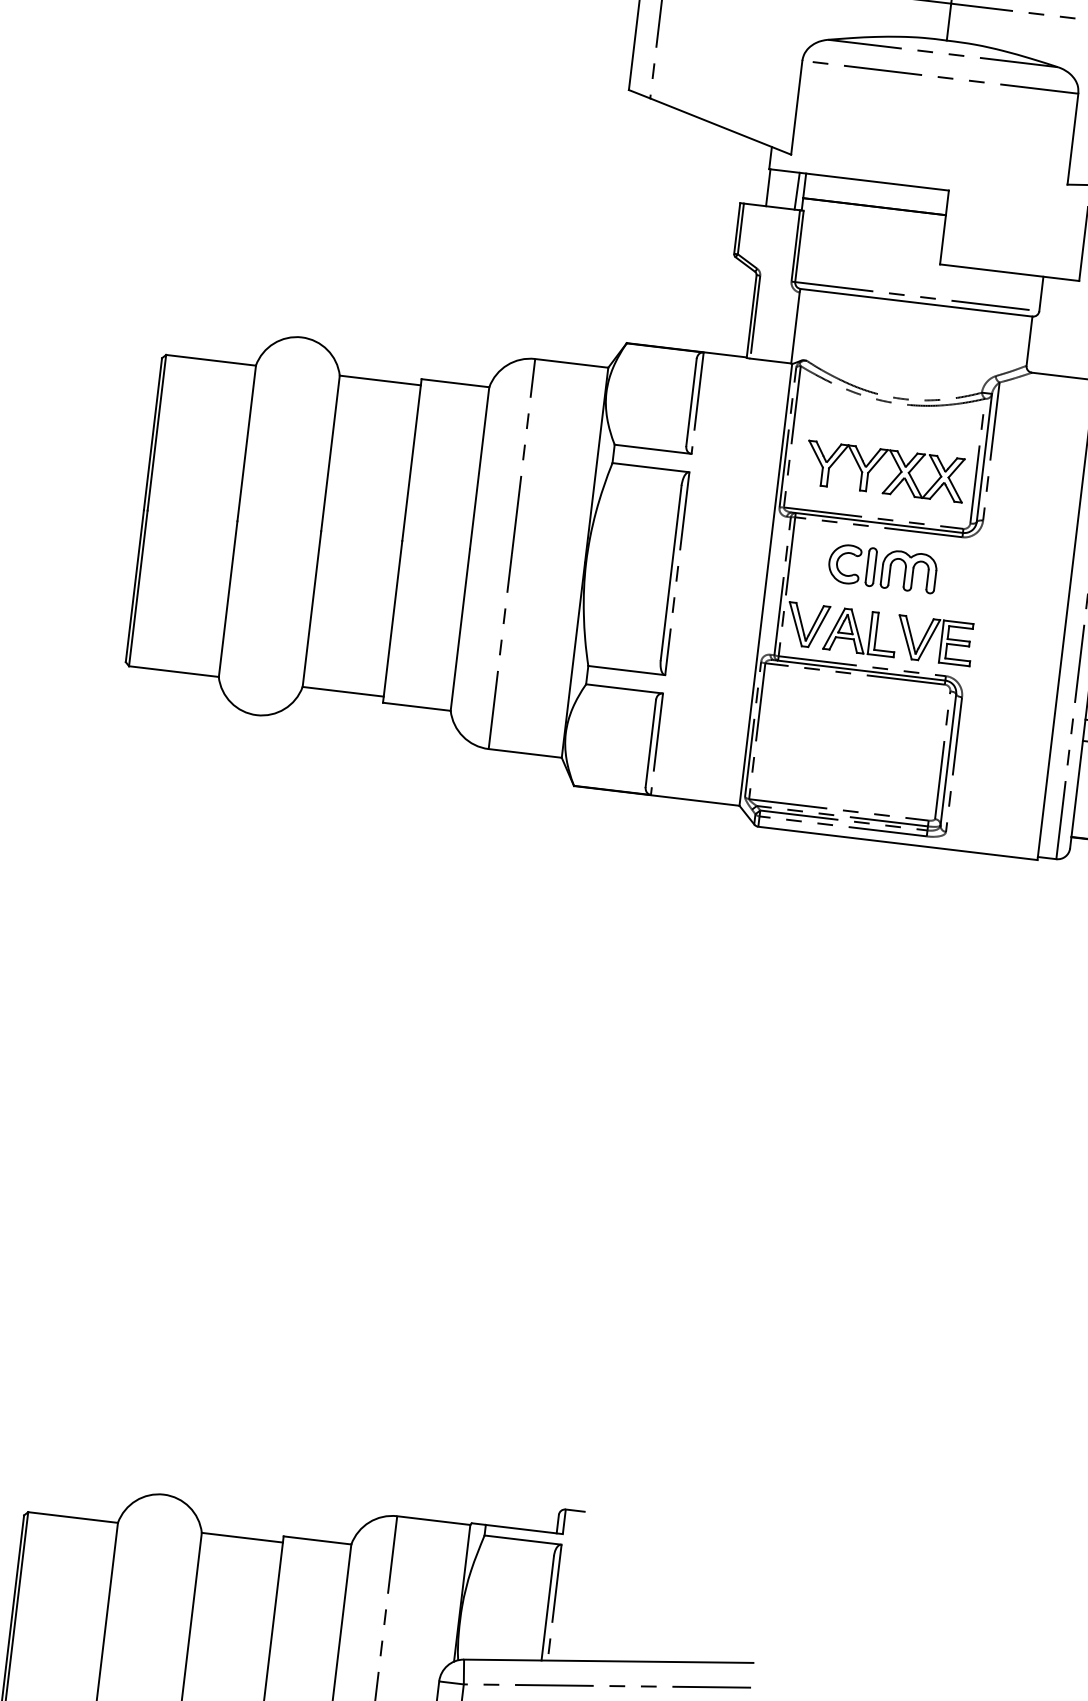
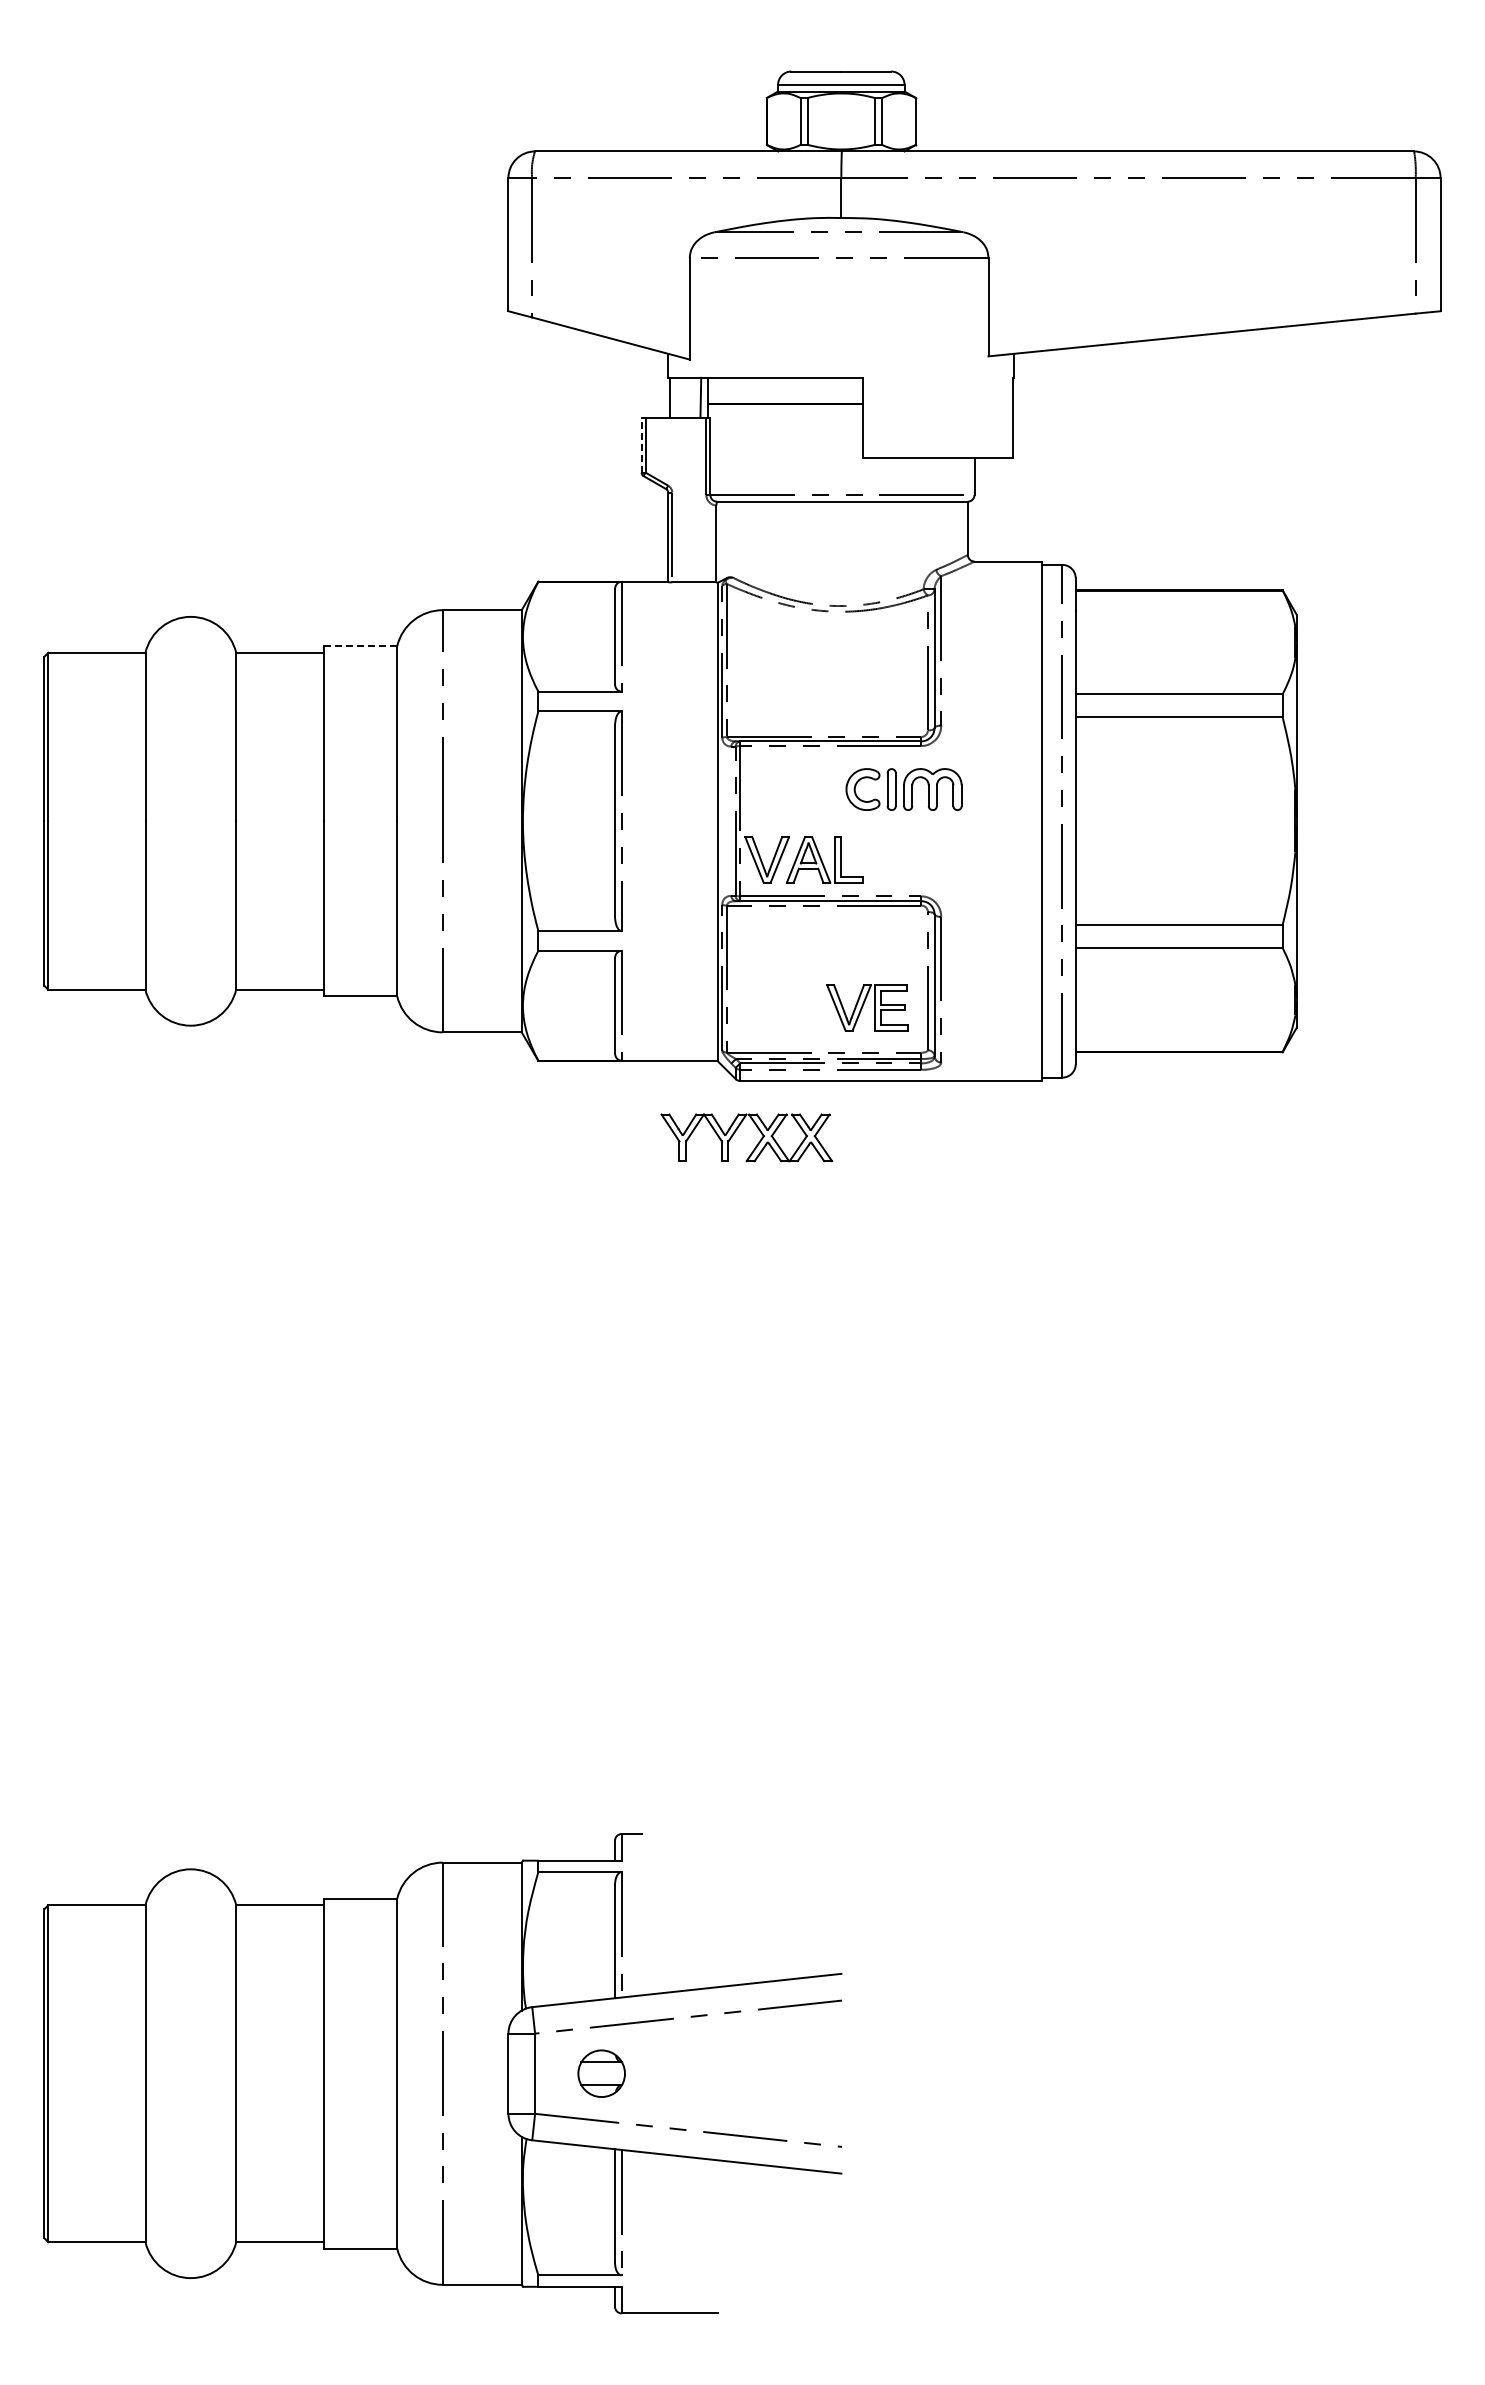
line: (737, 227) -> (641, 444), solid -> dashed
line: (455, 383) -> (360, 646), solid -> dashed
part: (876, 464) -> (736, 1131), moved
part: (882, 568) -> (903, 789), moved
part: (934, 640) -> (867, 1007), moved

